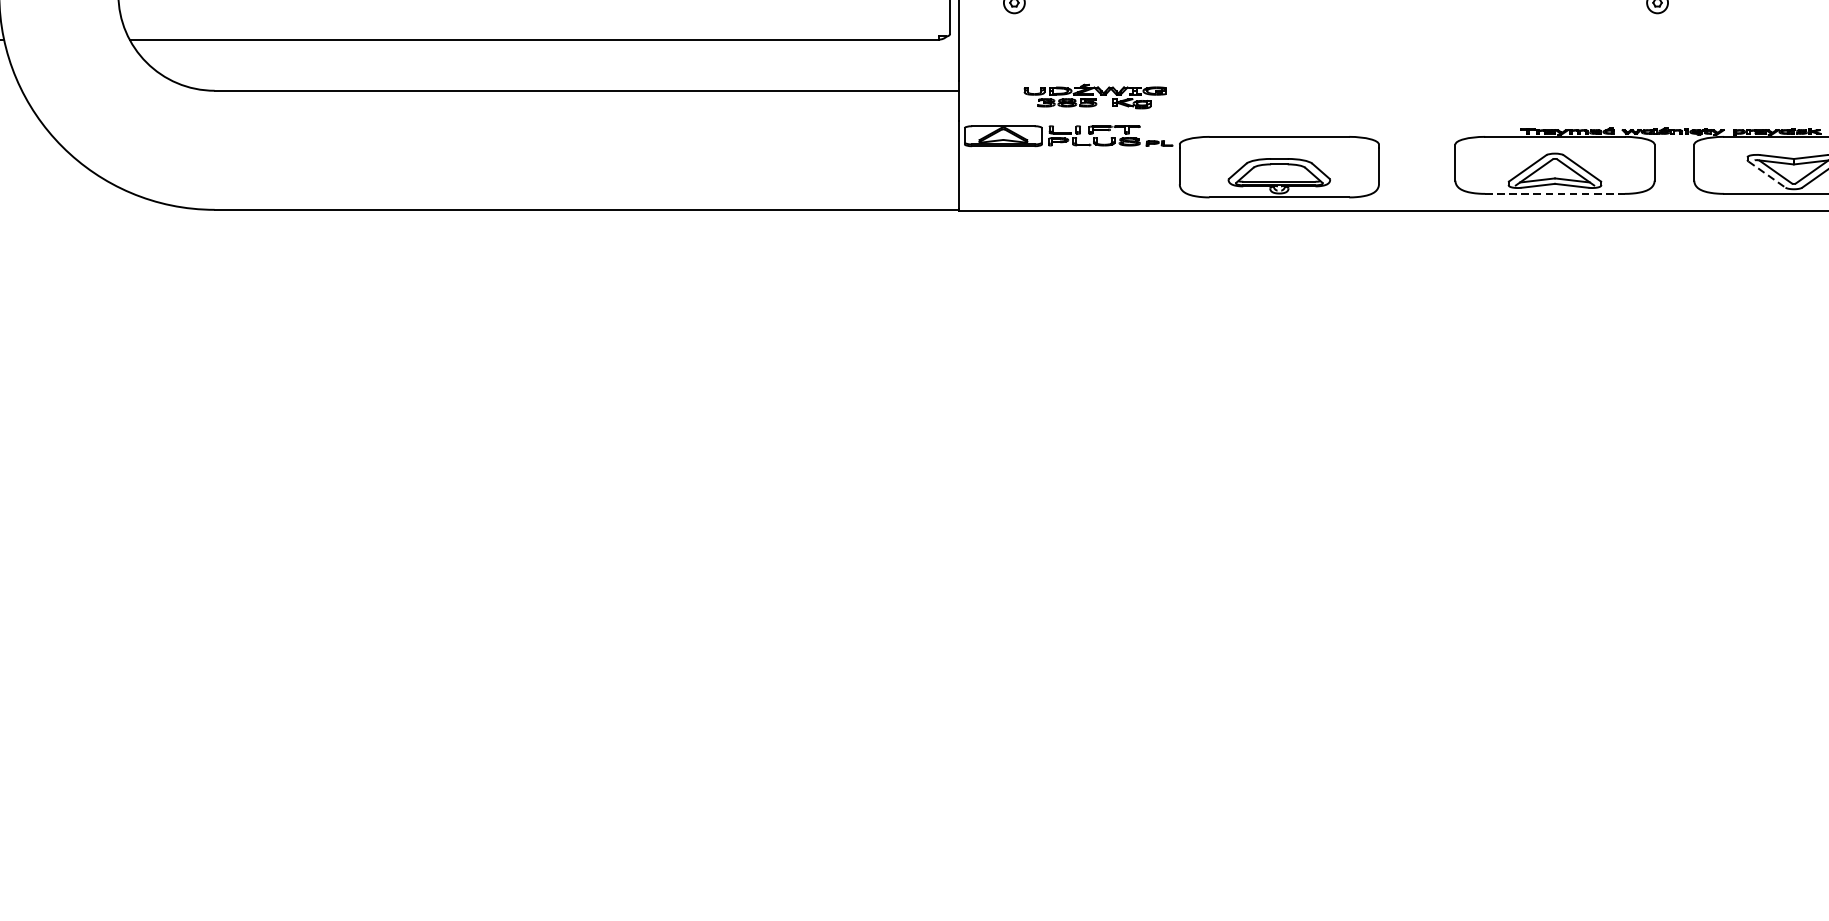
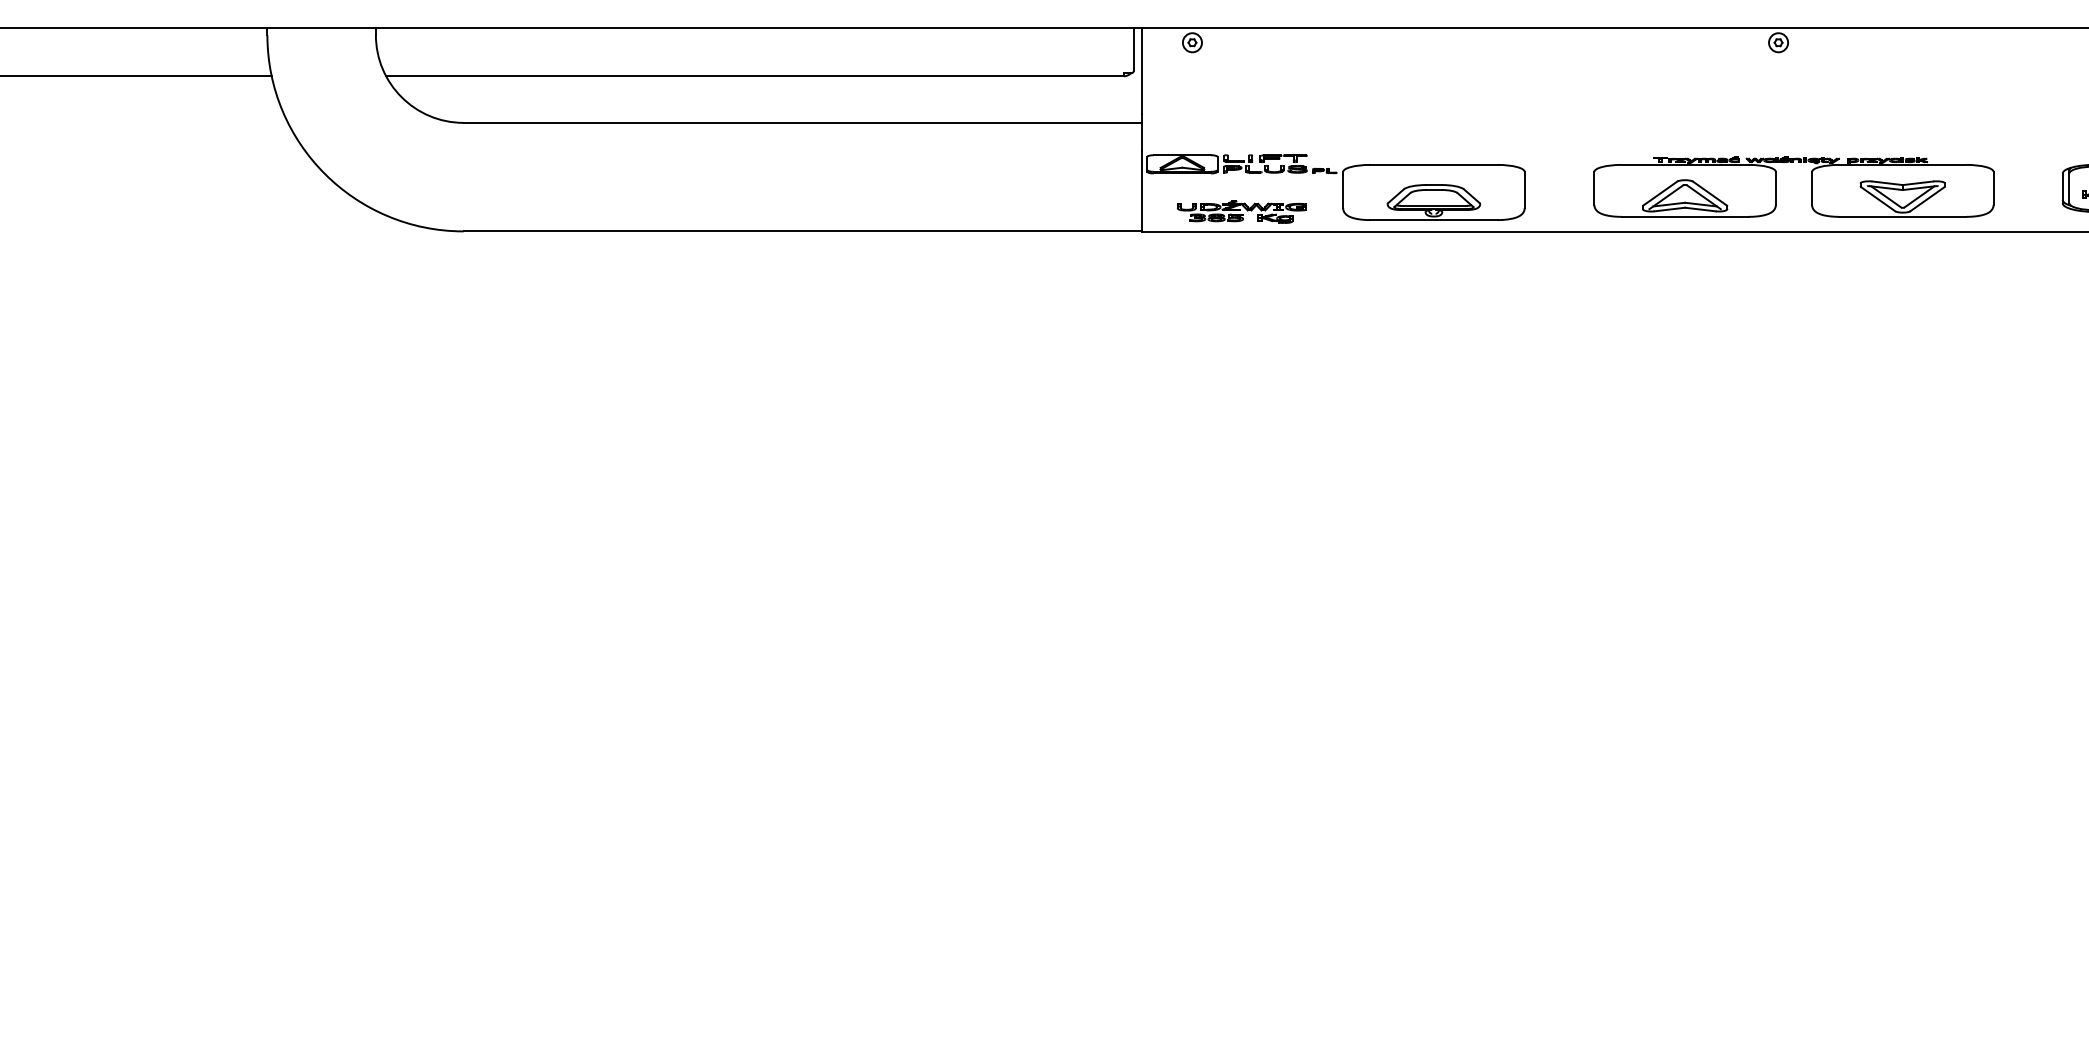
part: (1094, 95) -> (1241, 211), moved
line: (1767, 174) -> (1878, 199), dashed -> solid
line: (1555, 193) -> (1685, 216), dashed -> solid

